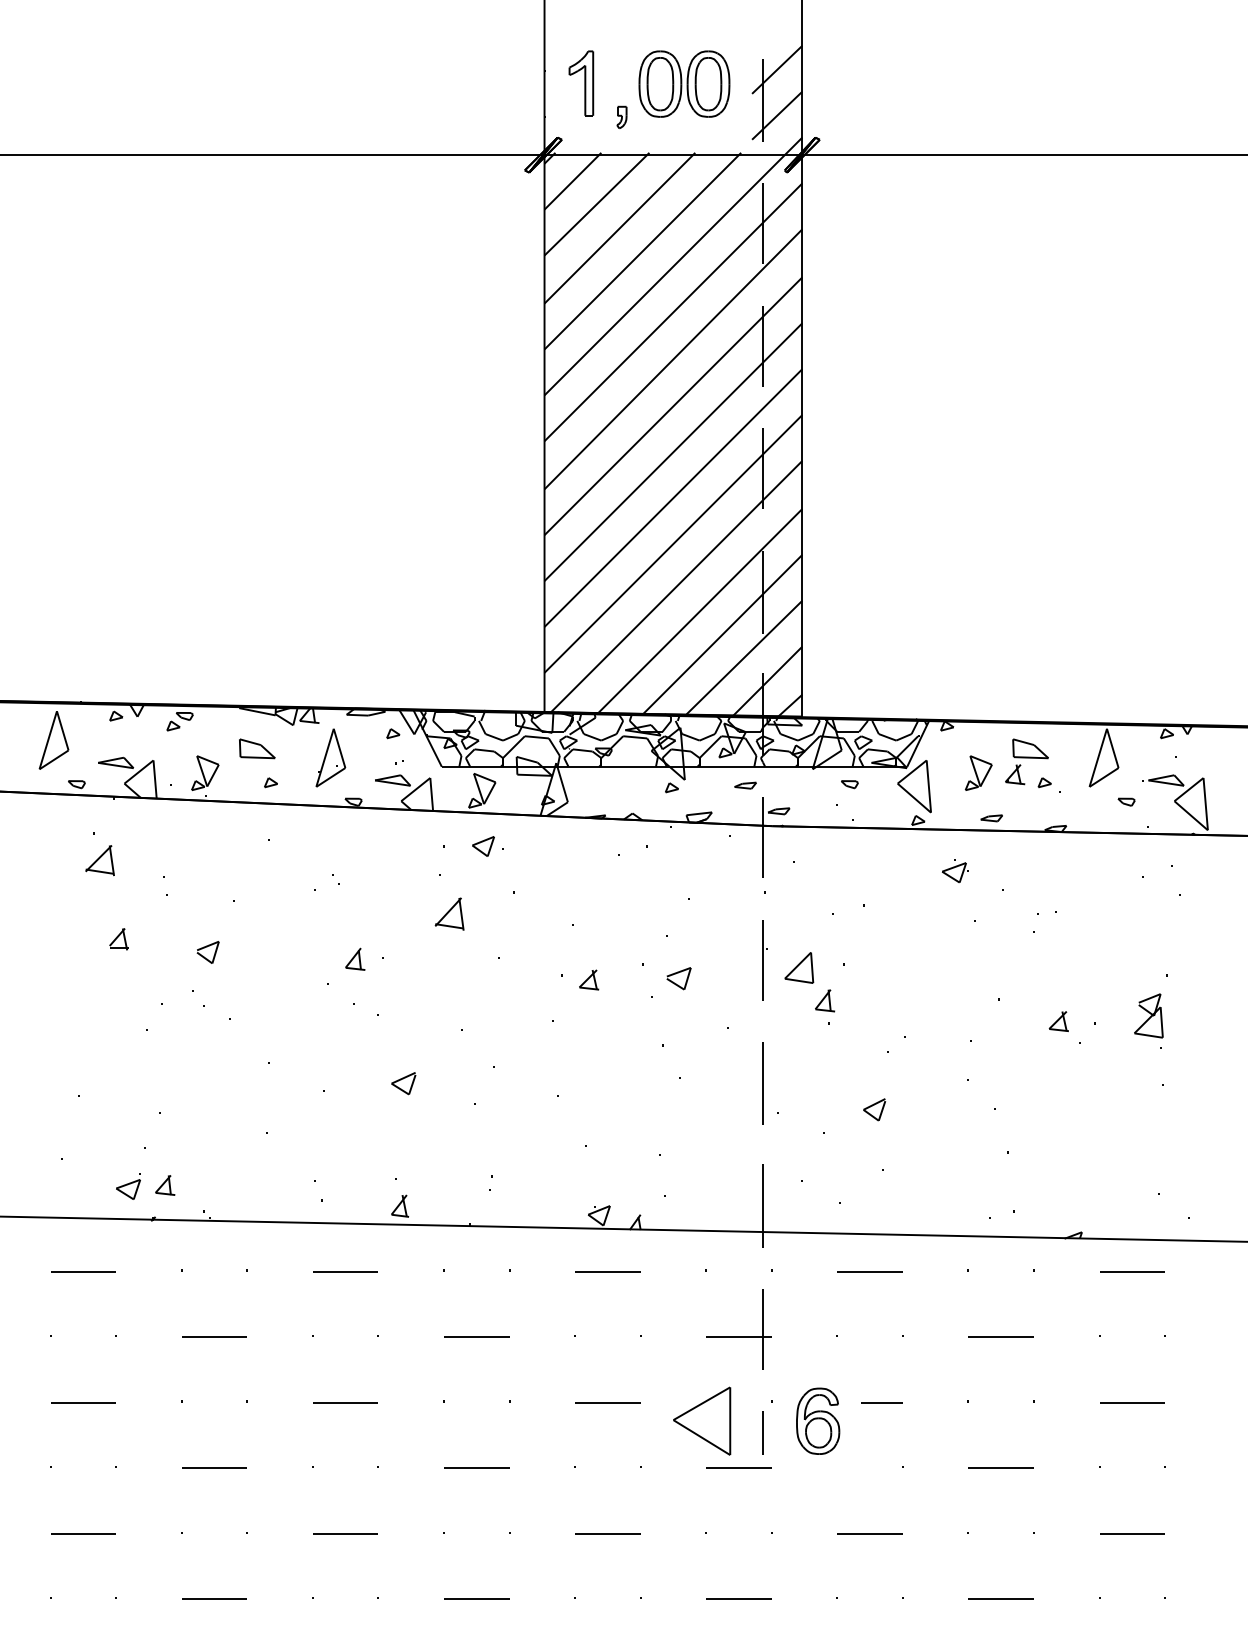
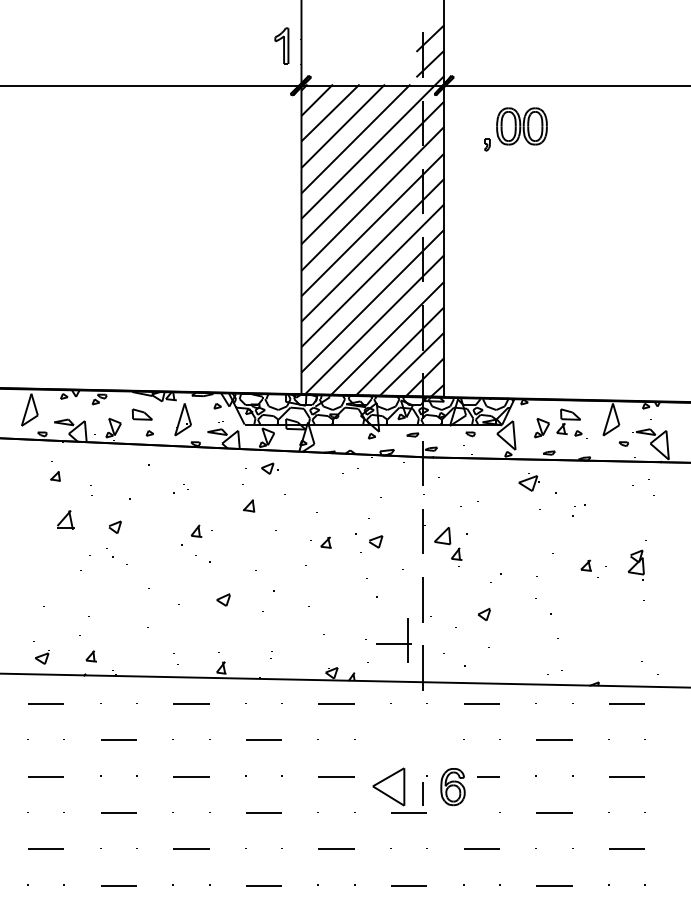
part: (580, 82) -> (281, 45), moved
part: (672, 89) -> (515, 129), moved
part: (100, 860) -> (55, 476), size x0.6
part: (954, 871) -> (528, 482), size x1.4
part: (448, 912) -> (248, 505), size x0.7
part: (118, 938) -> (65, 519), size x1.6
part: (129, 1187) -> (42, 657), moved
part: (737, 1330) -> (393, 640), moved

